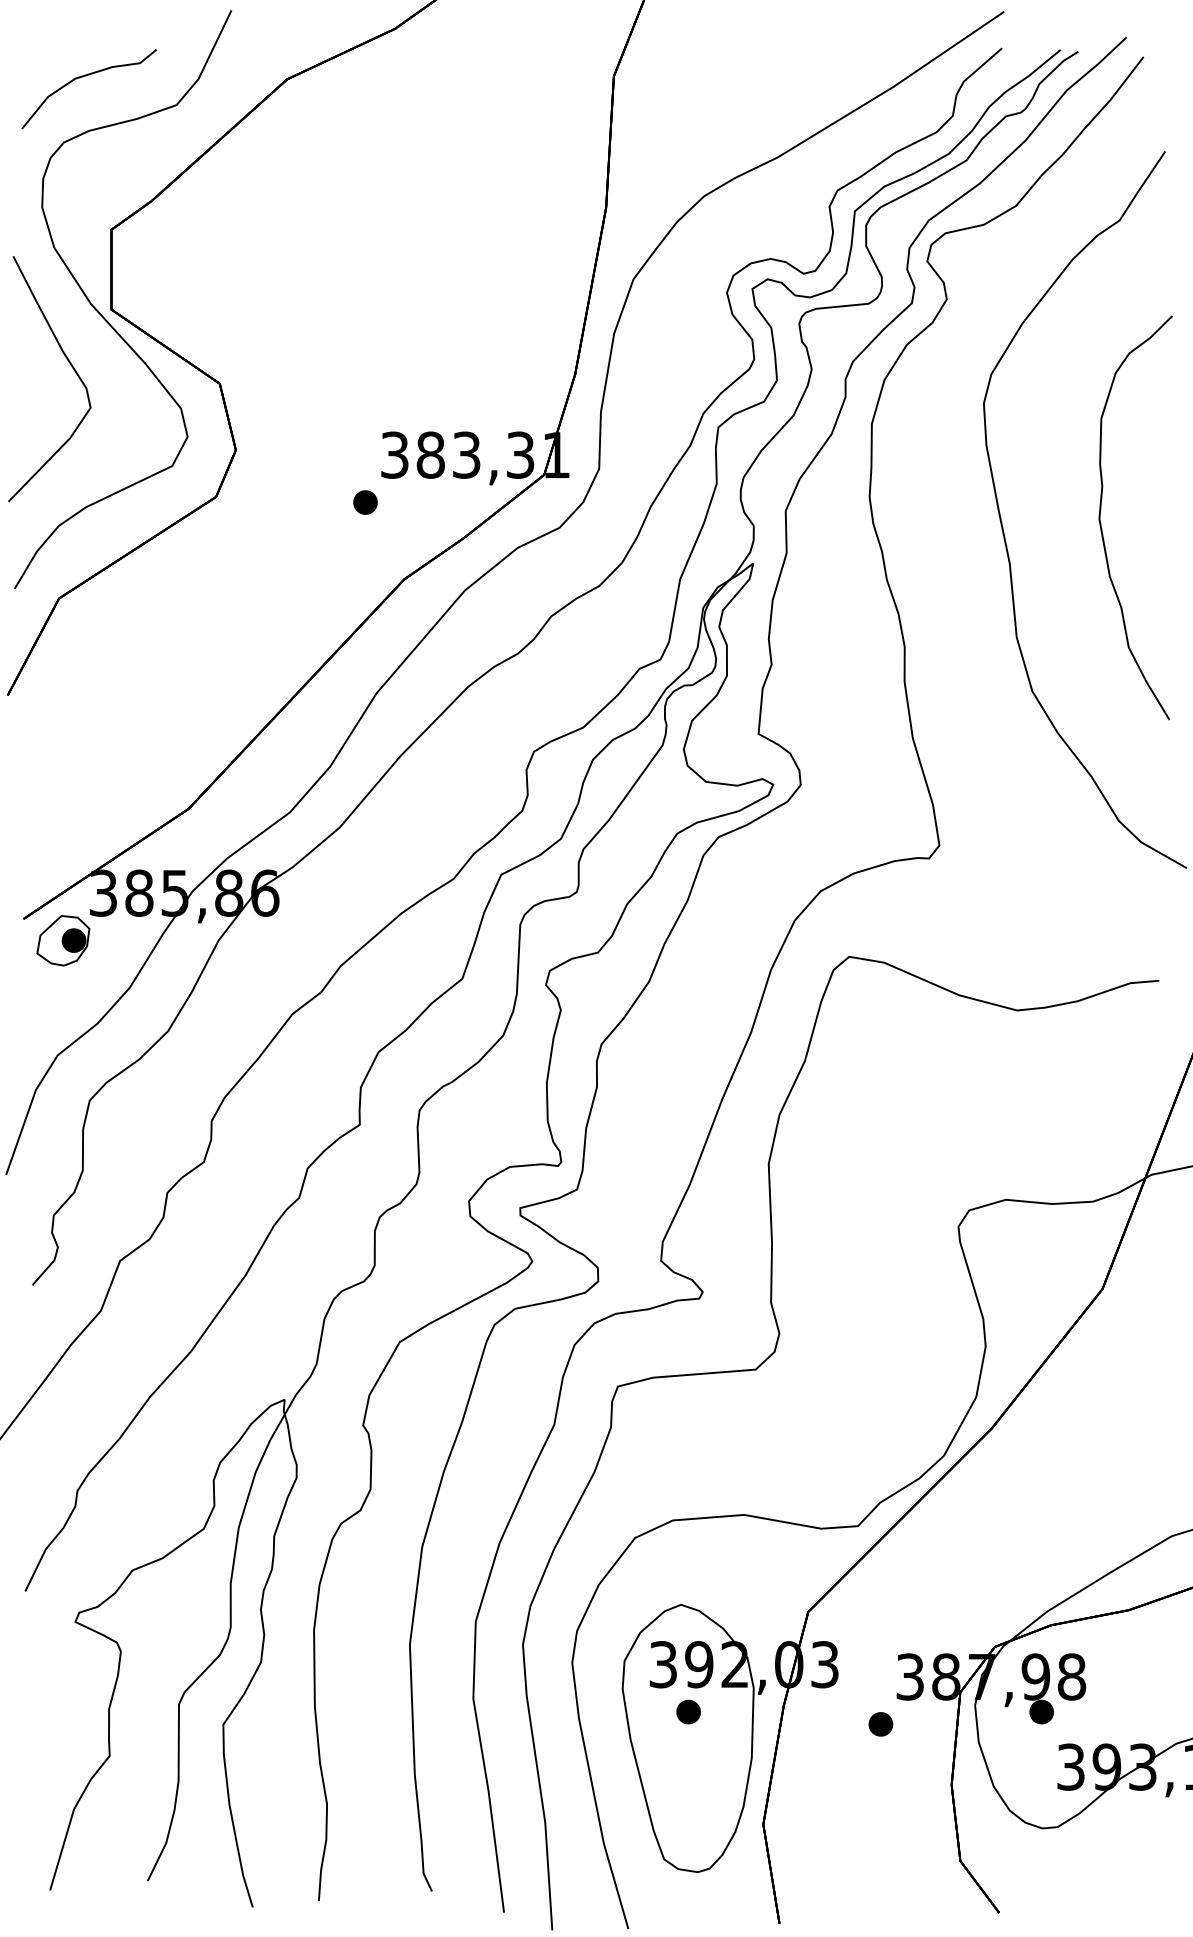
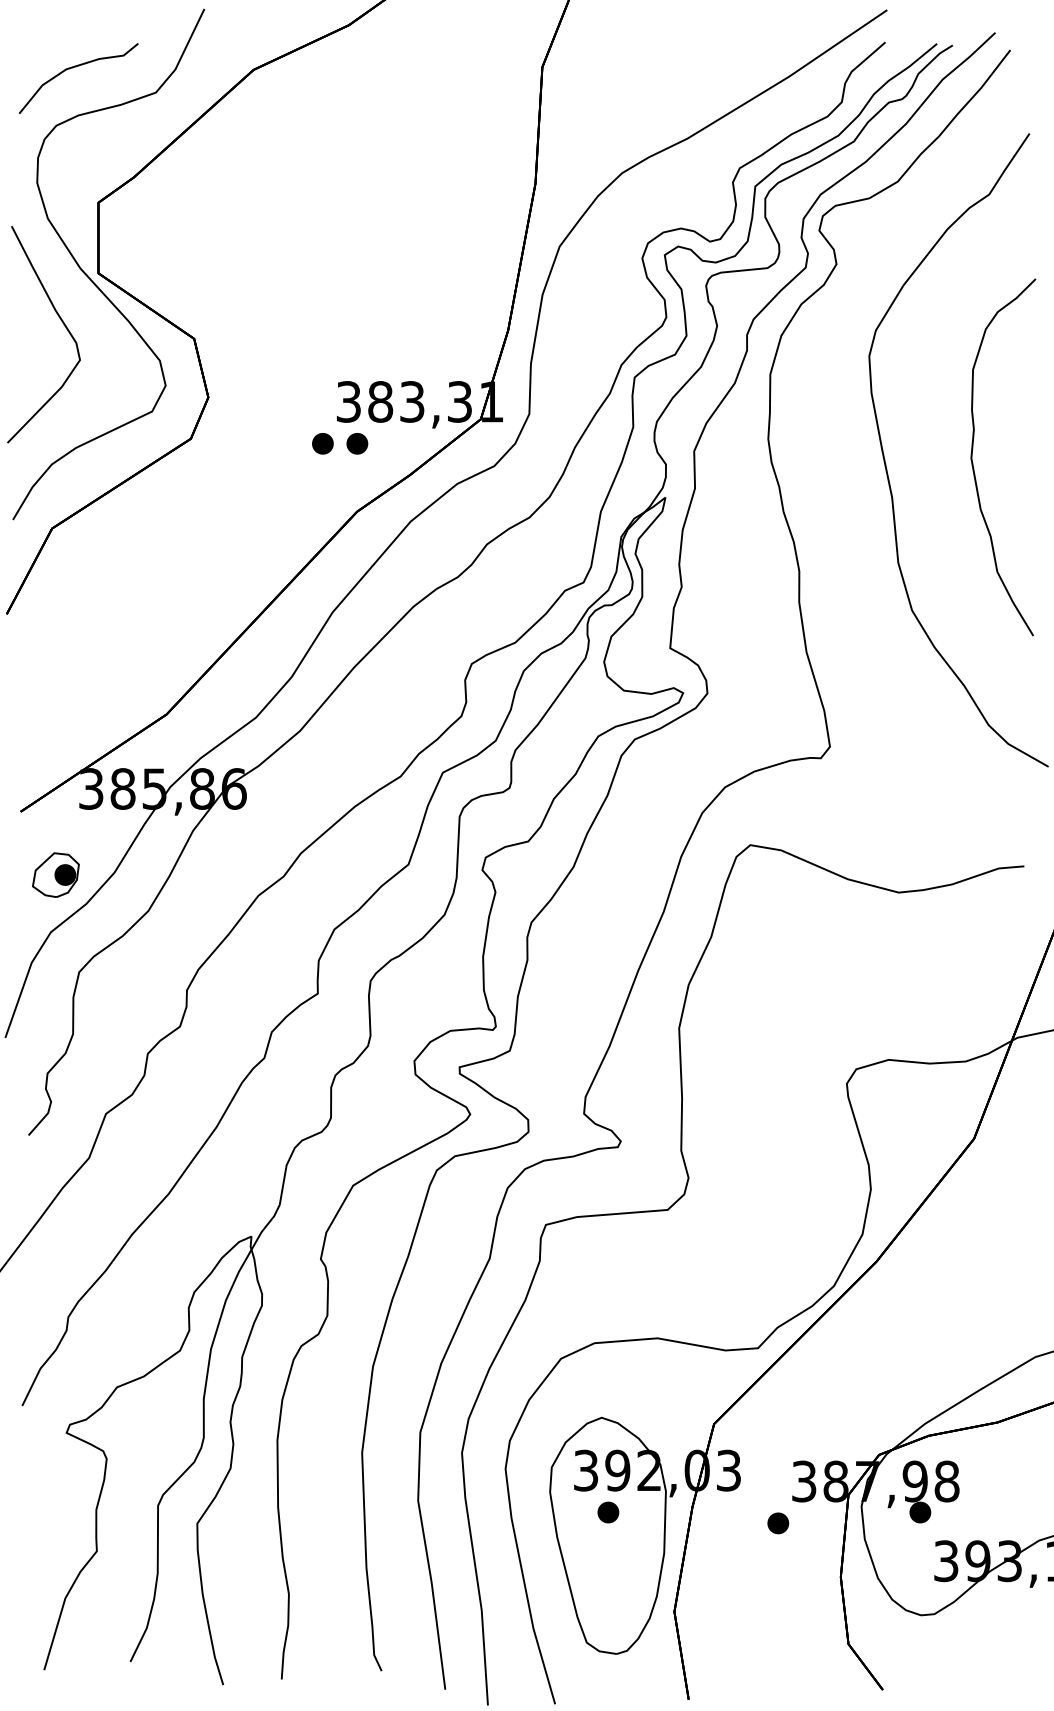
part: (404, 502) -> (357, 443), added
part: (63, 940) -> (56, 874), moved

